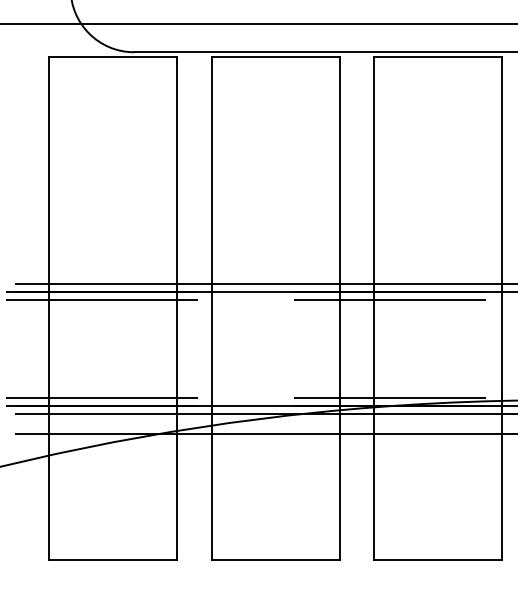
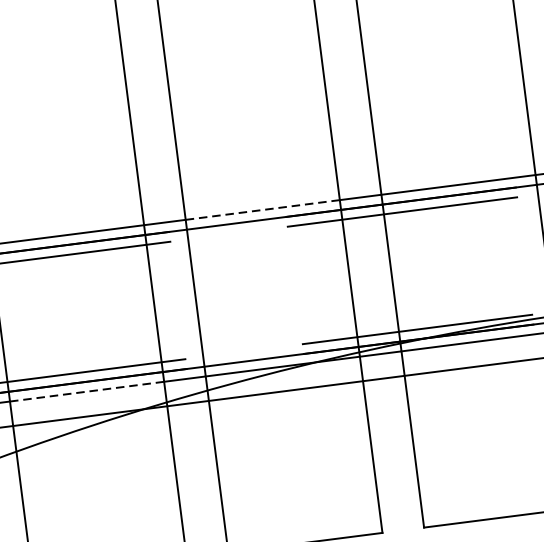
line: (275, 283) -> (262, 209), solid -> dashed
line: (113, 413) -> (87, 391), solid -> dashed

